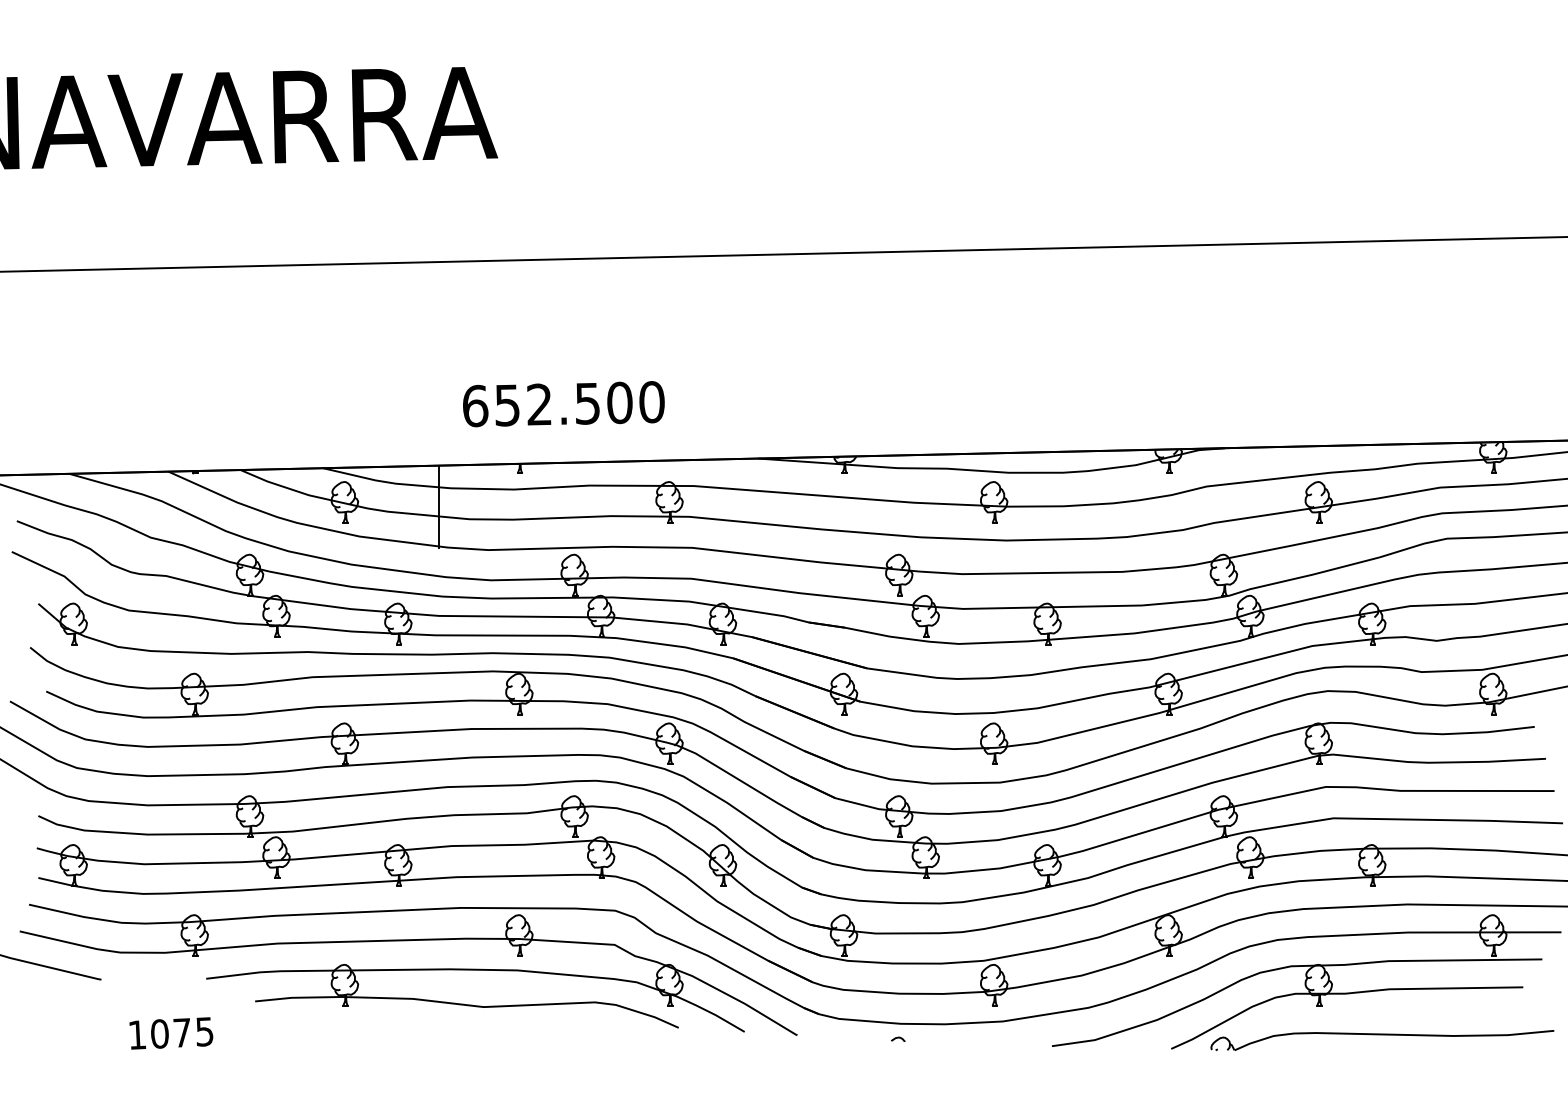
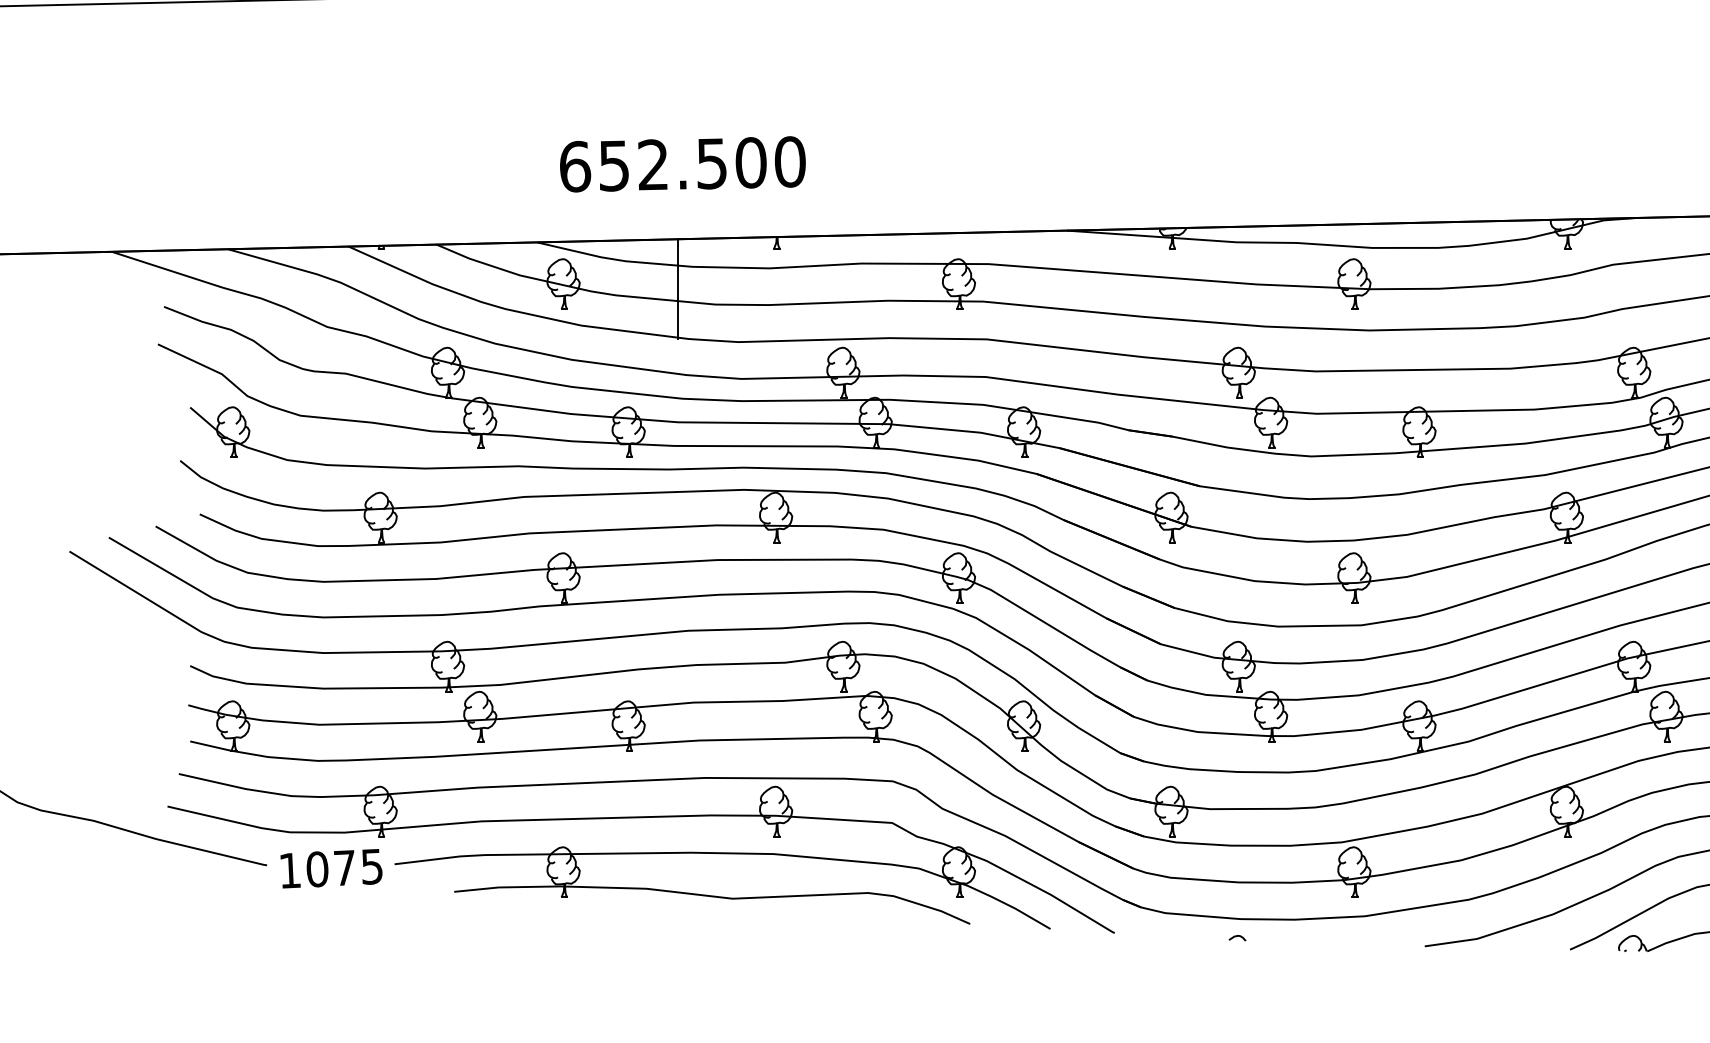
text: (563, 404) -> (682, 164), moved
text: (171, 1033) -> (331, 868), moved

